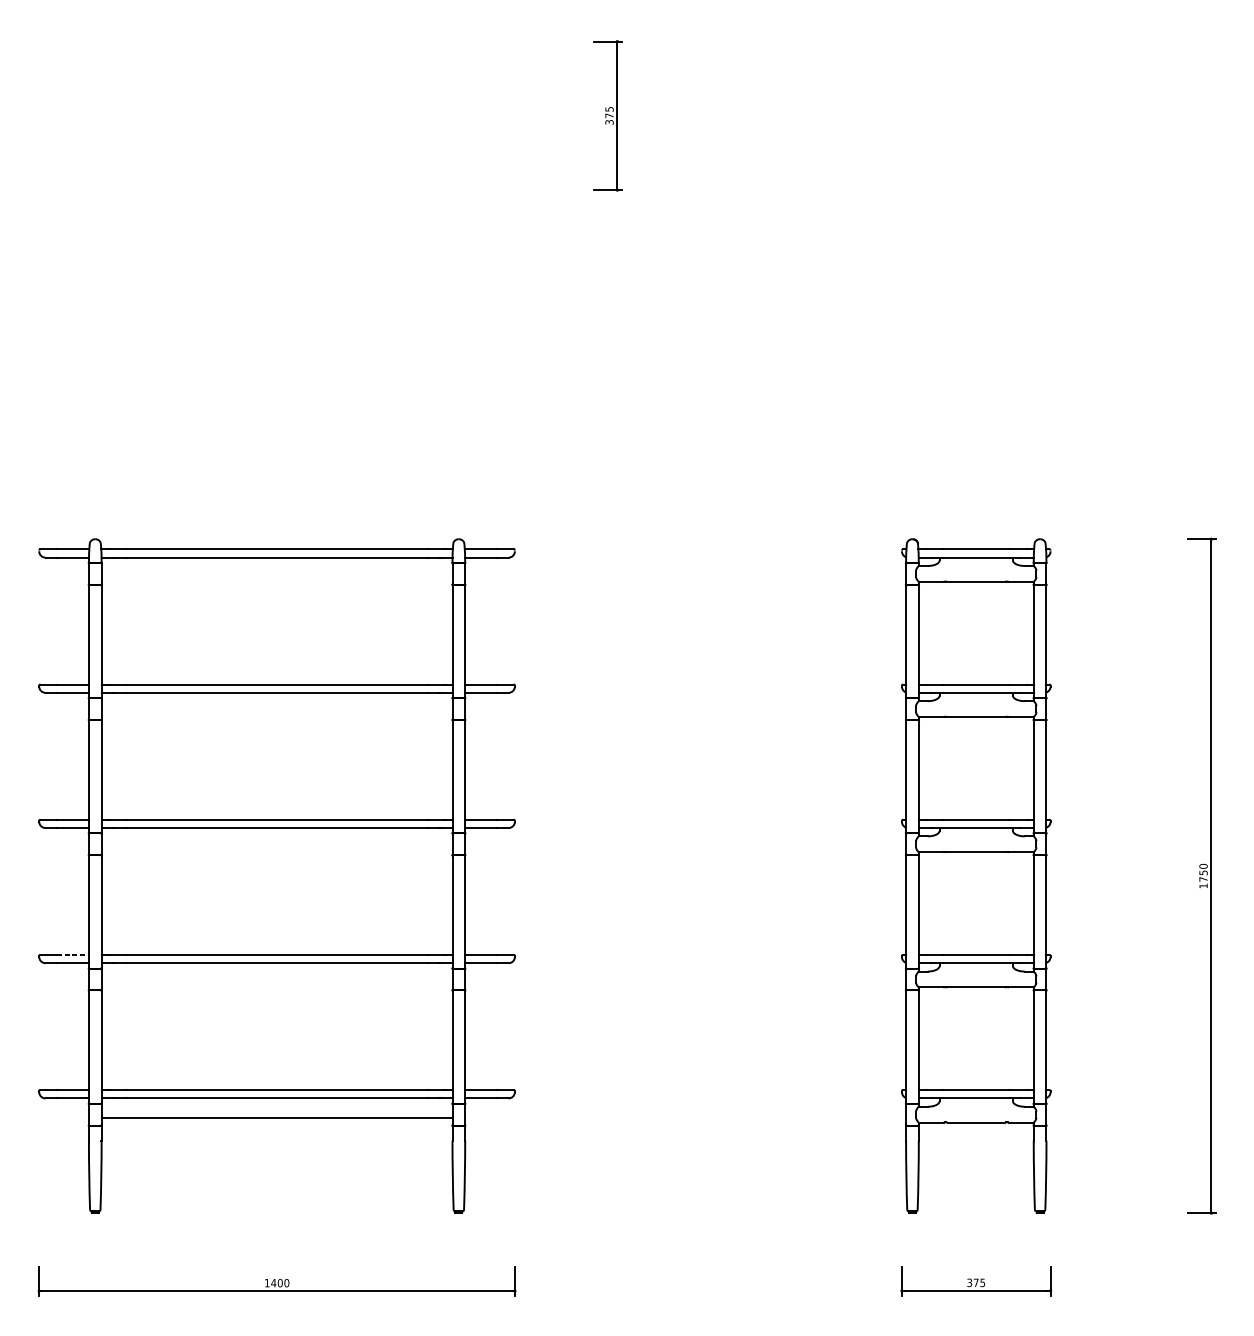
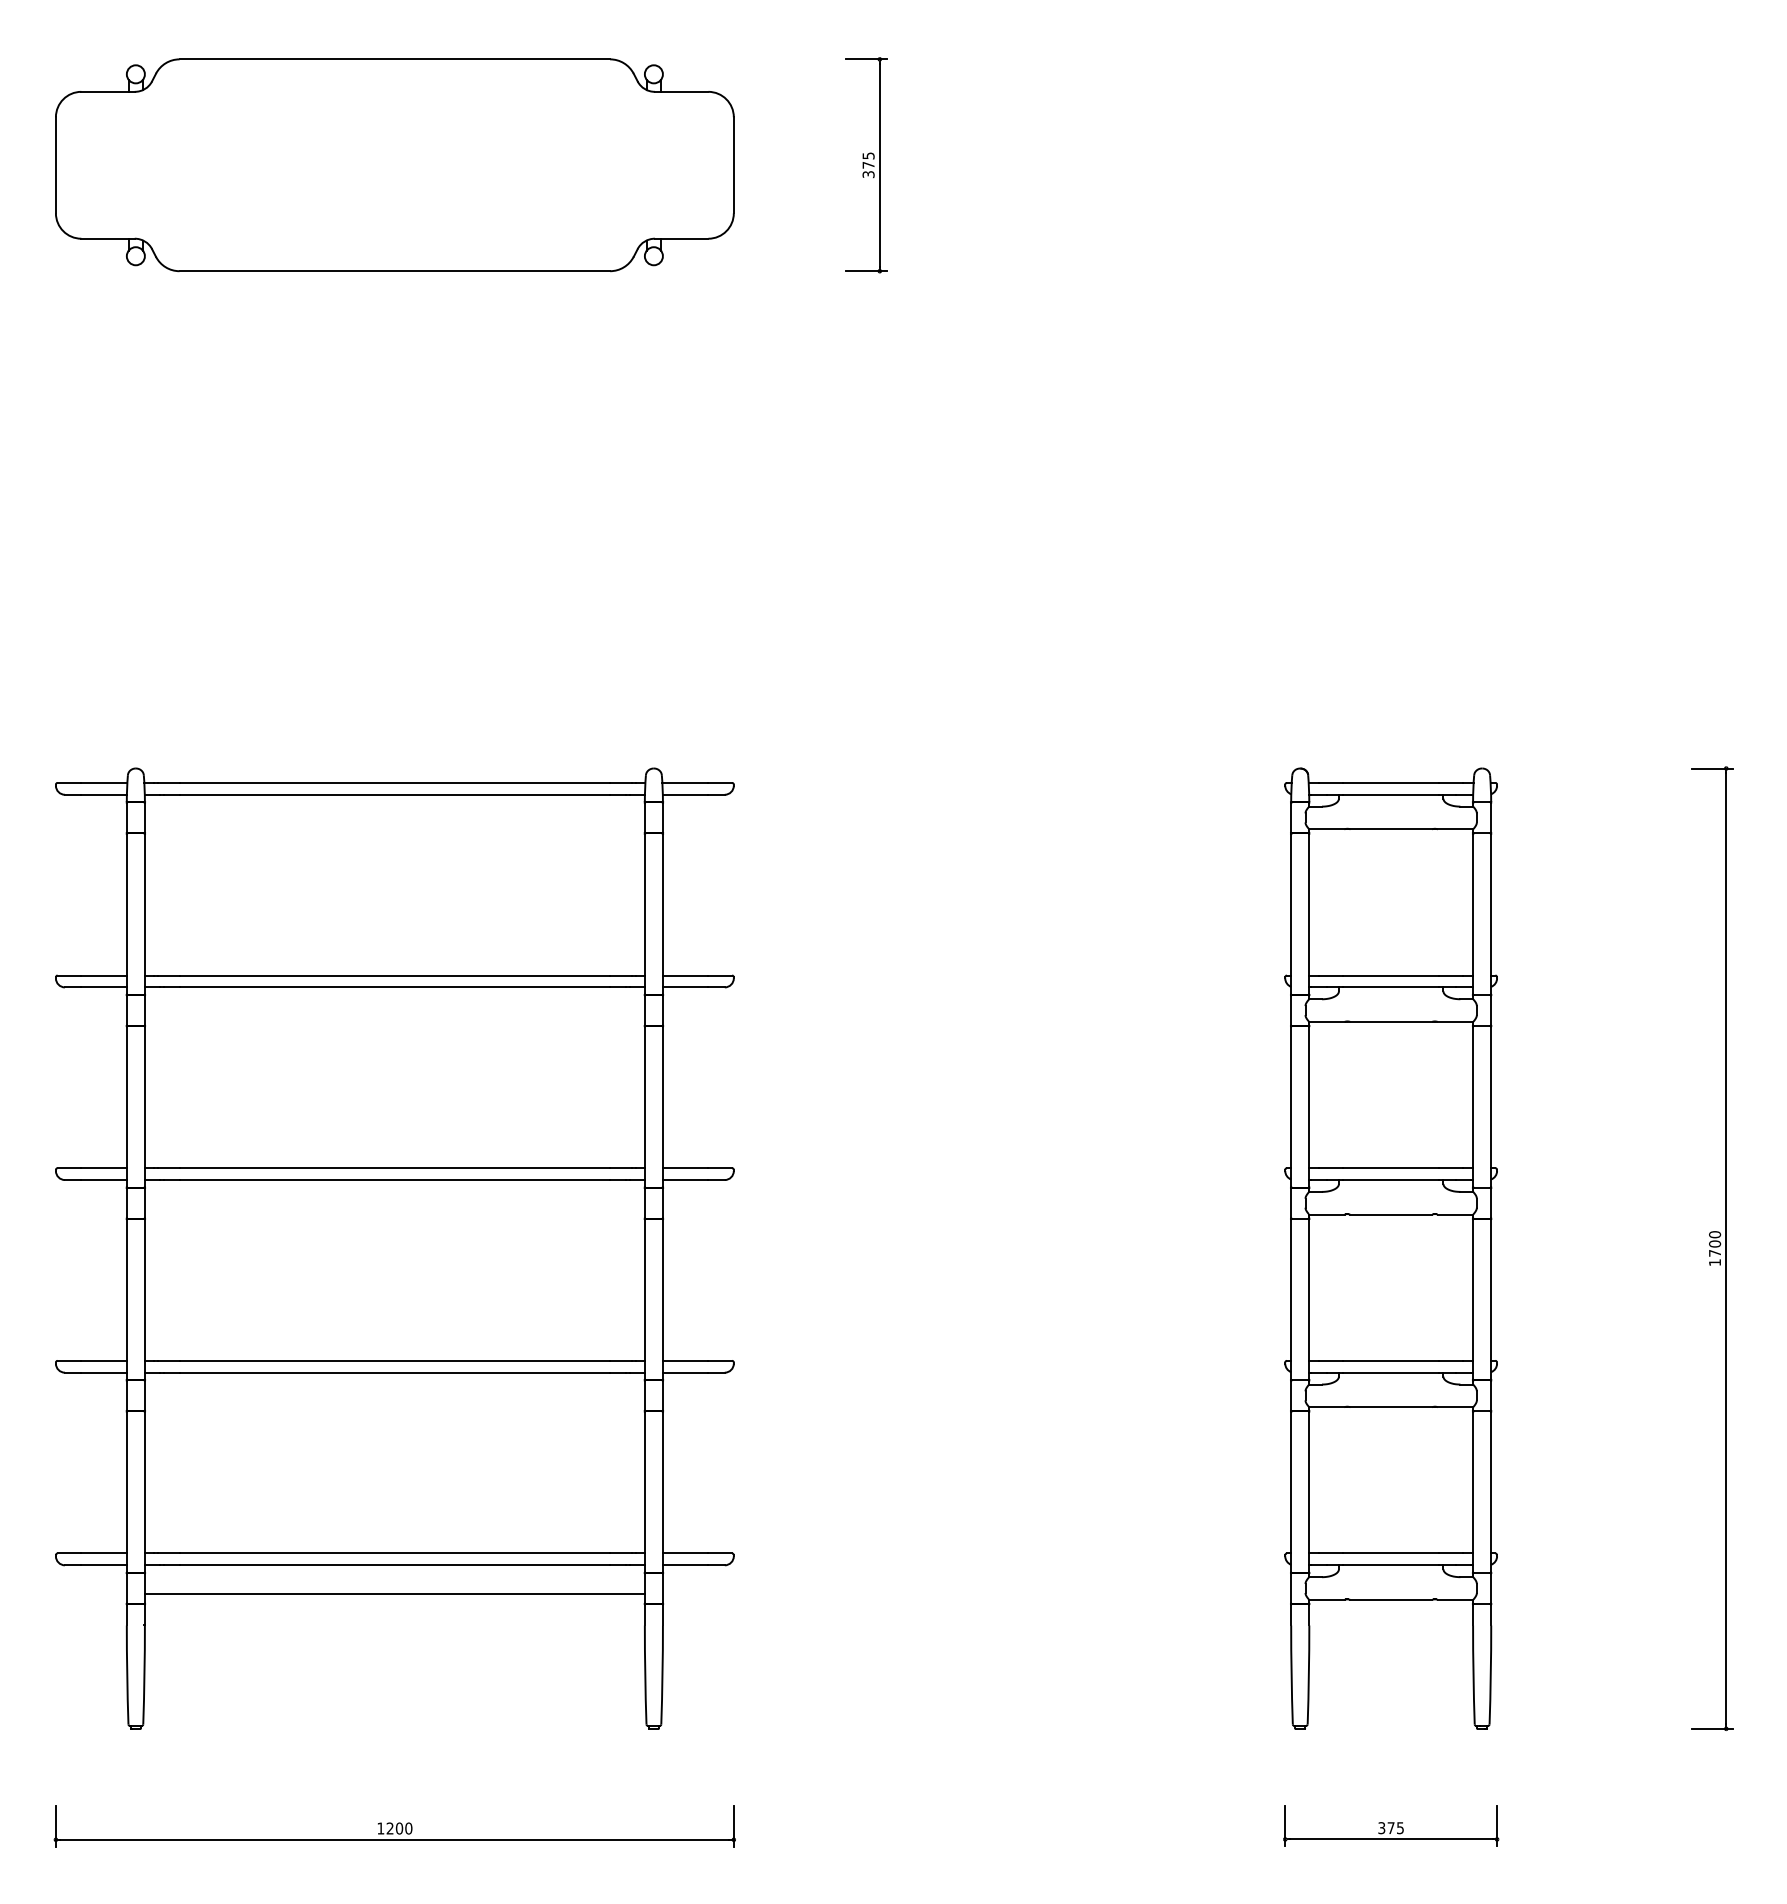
part: (276, 116) -> (394, 165), added
text: (1203, 872) -> (1715, 1243), 1750 -> 1700
line: (73, 954) -> (104, 1360), dashed -> solid
text: (273, 1283) -> (389, 1828), 1400 -> 1200

